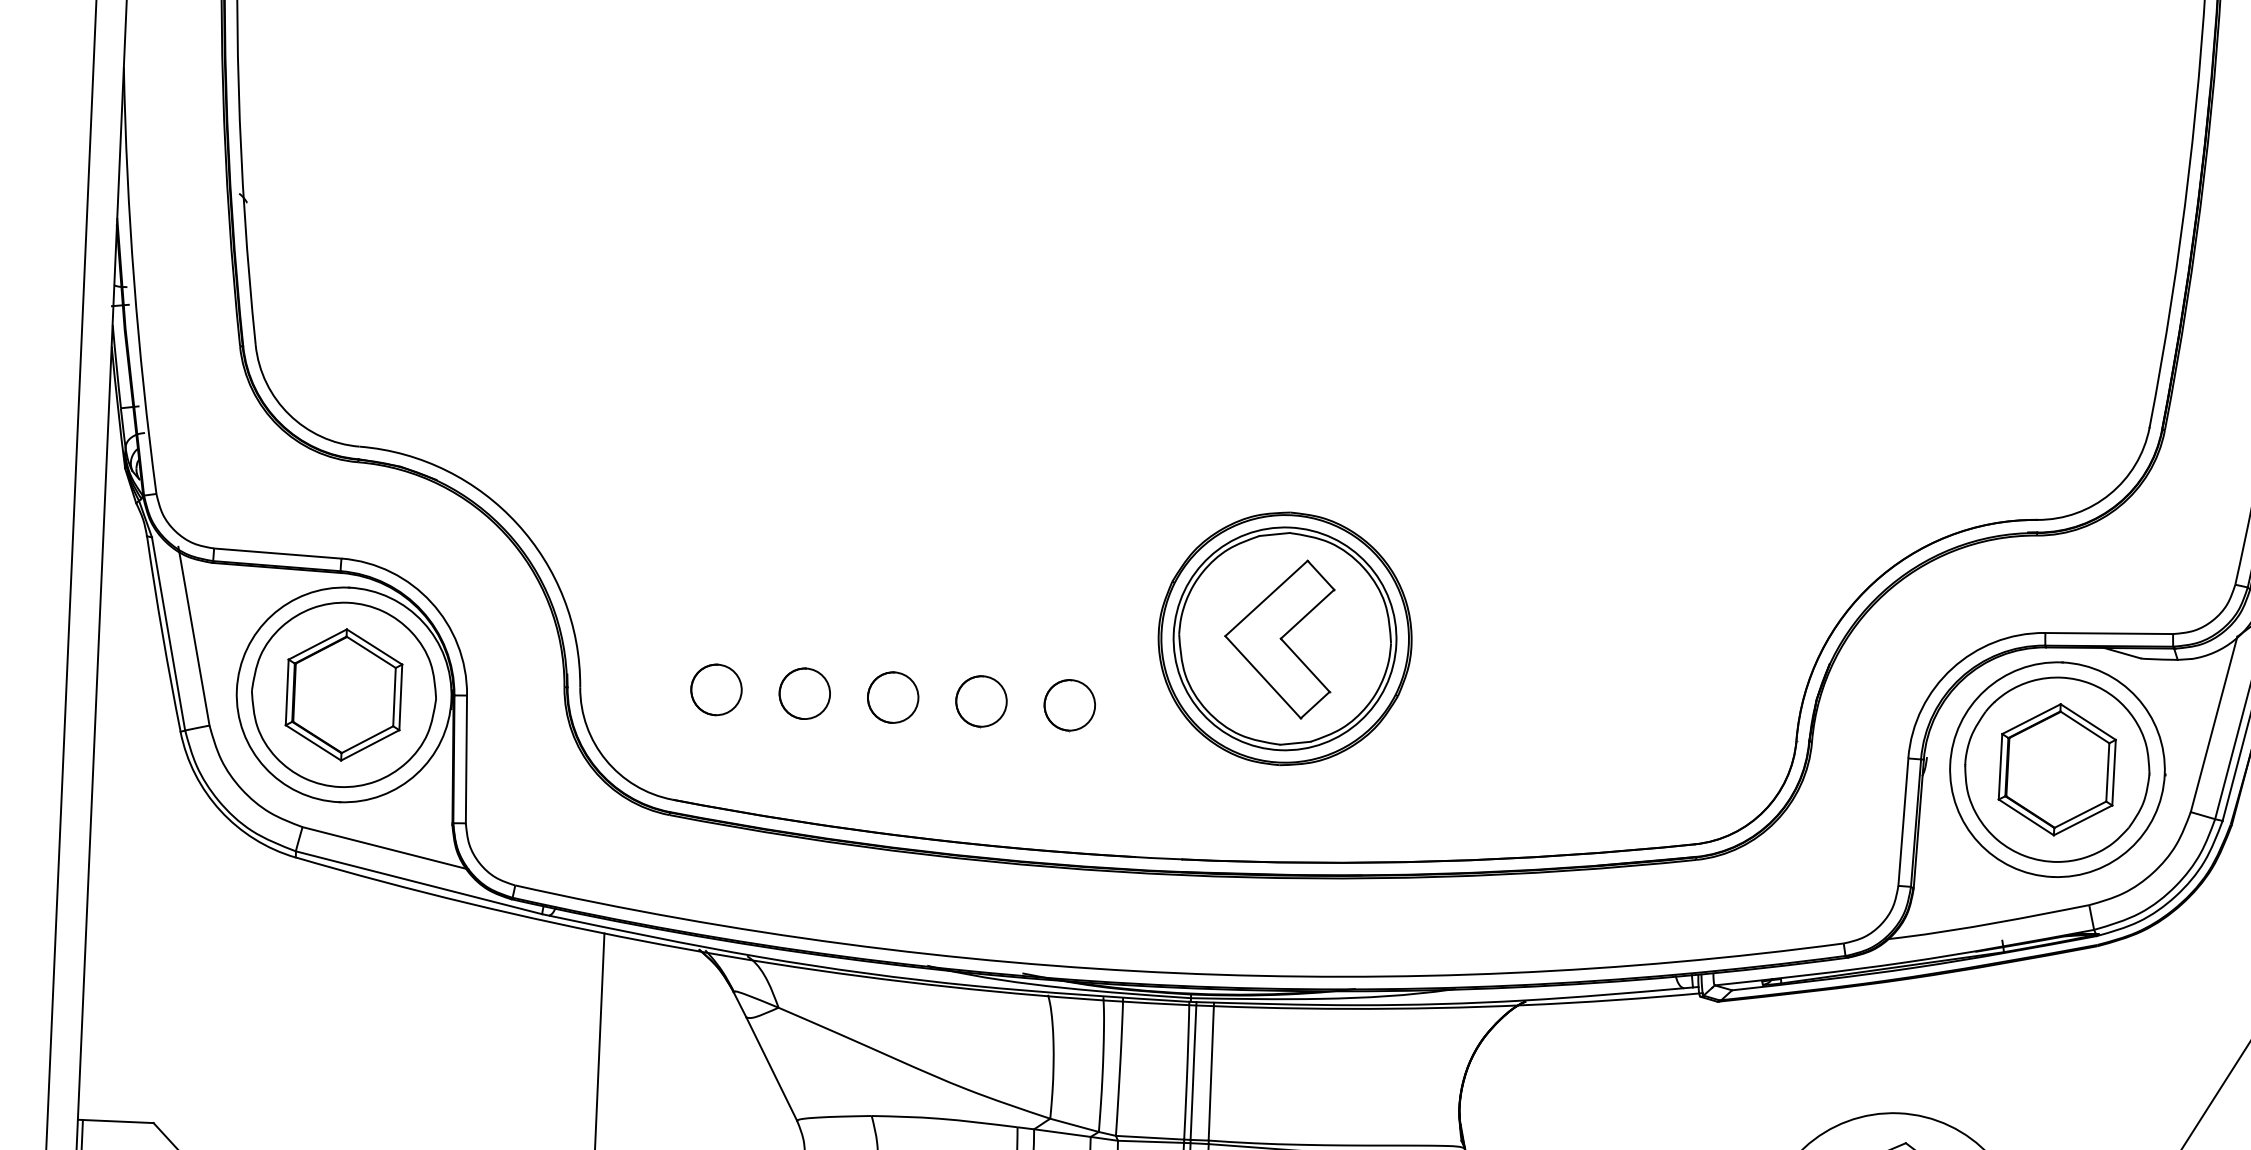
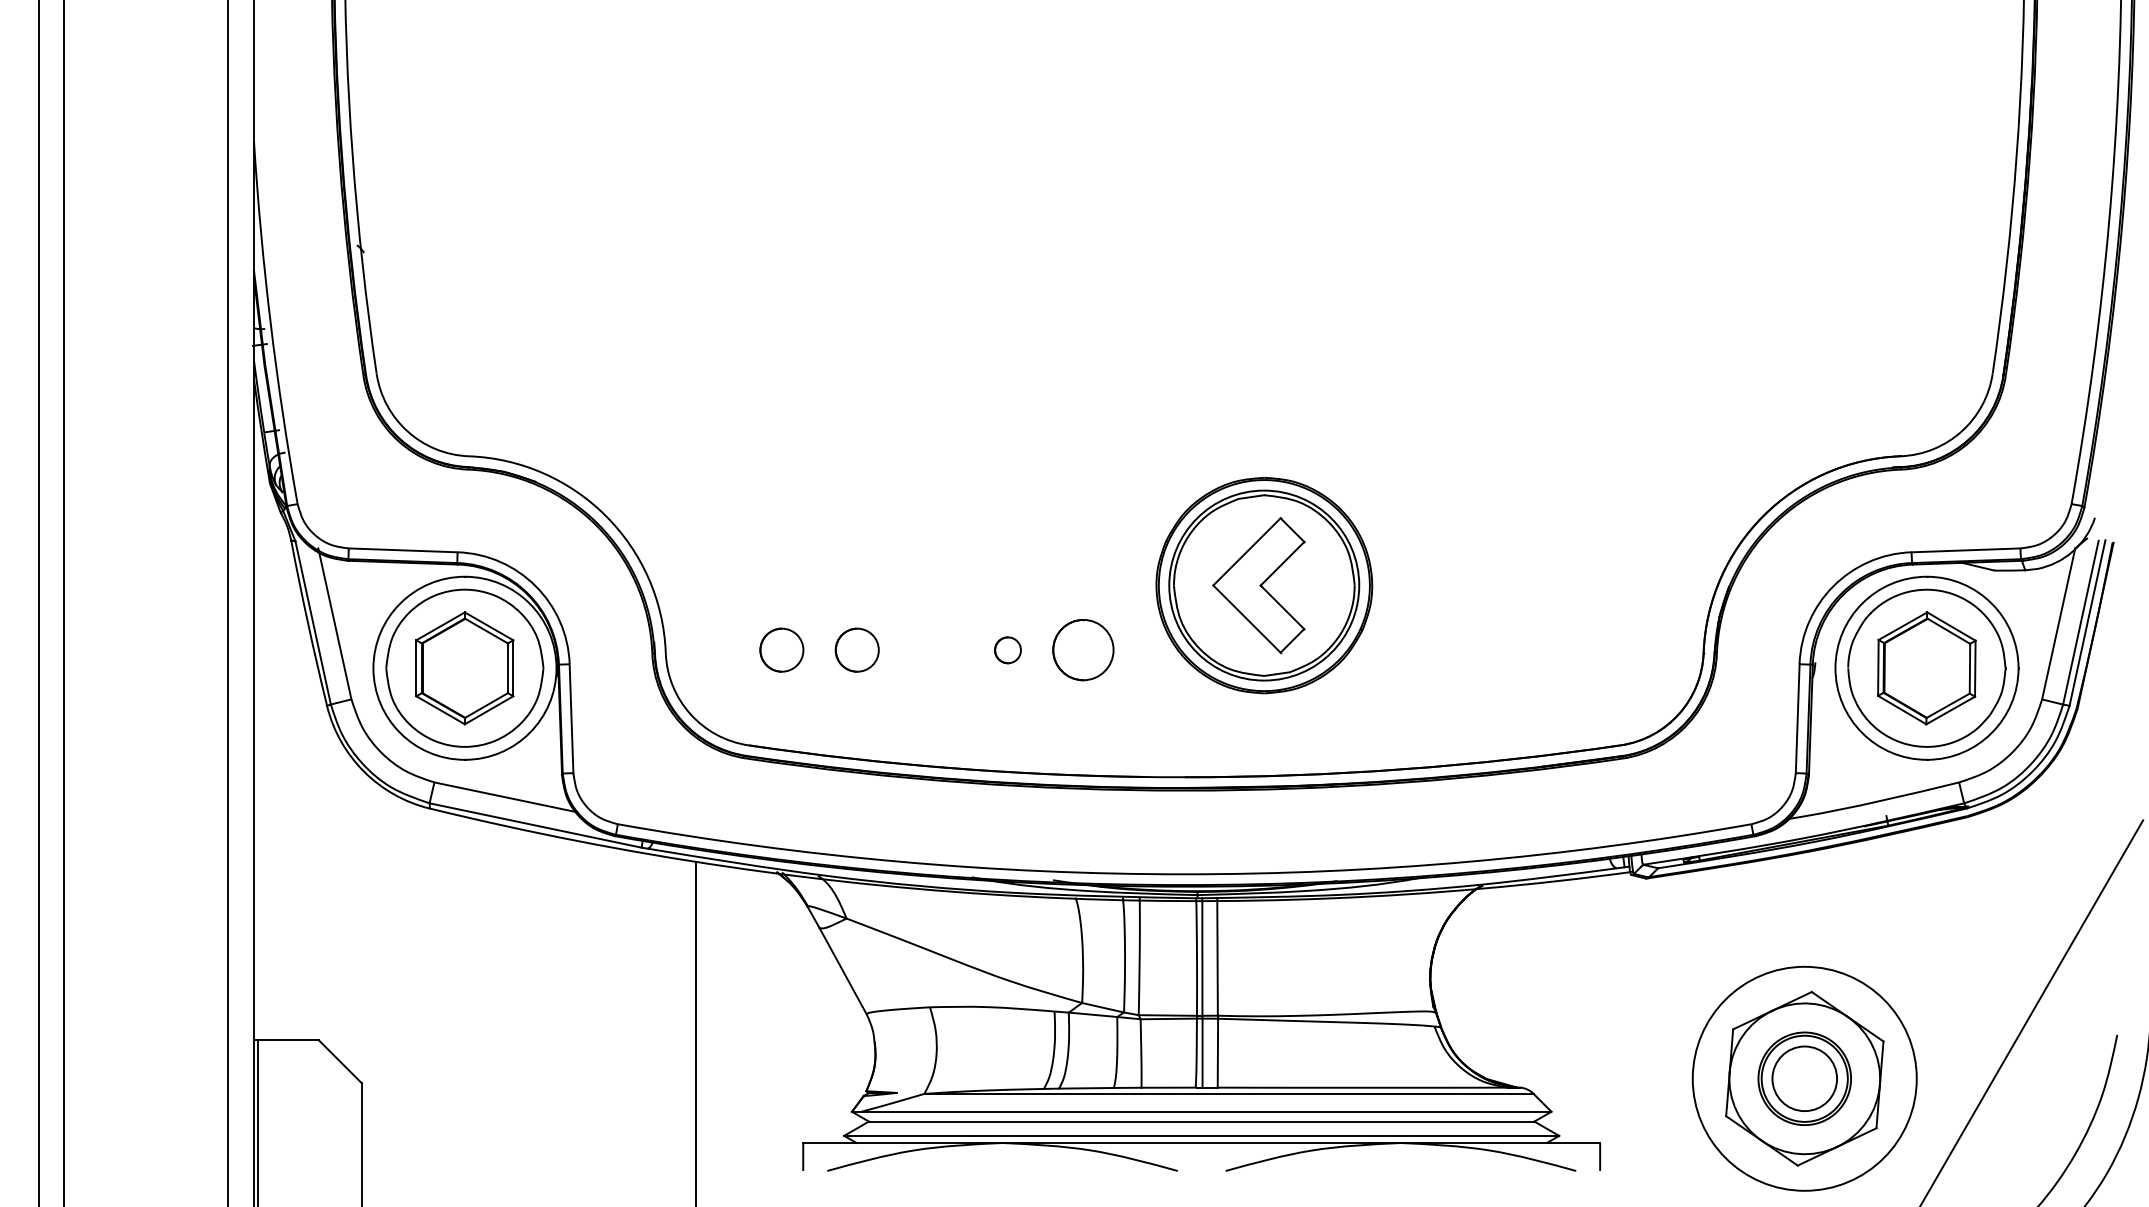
circle: (893, 696) -> (932, 649), removed
part: (980, 701) -> (1007, 650), size x0.6
part: (1069, 705) -> (1083, 650), size x1.4

